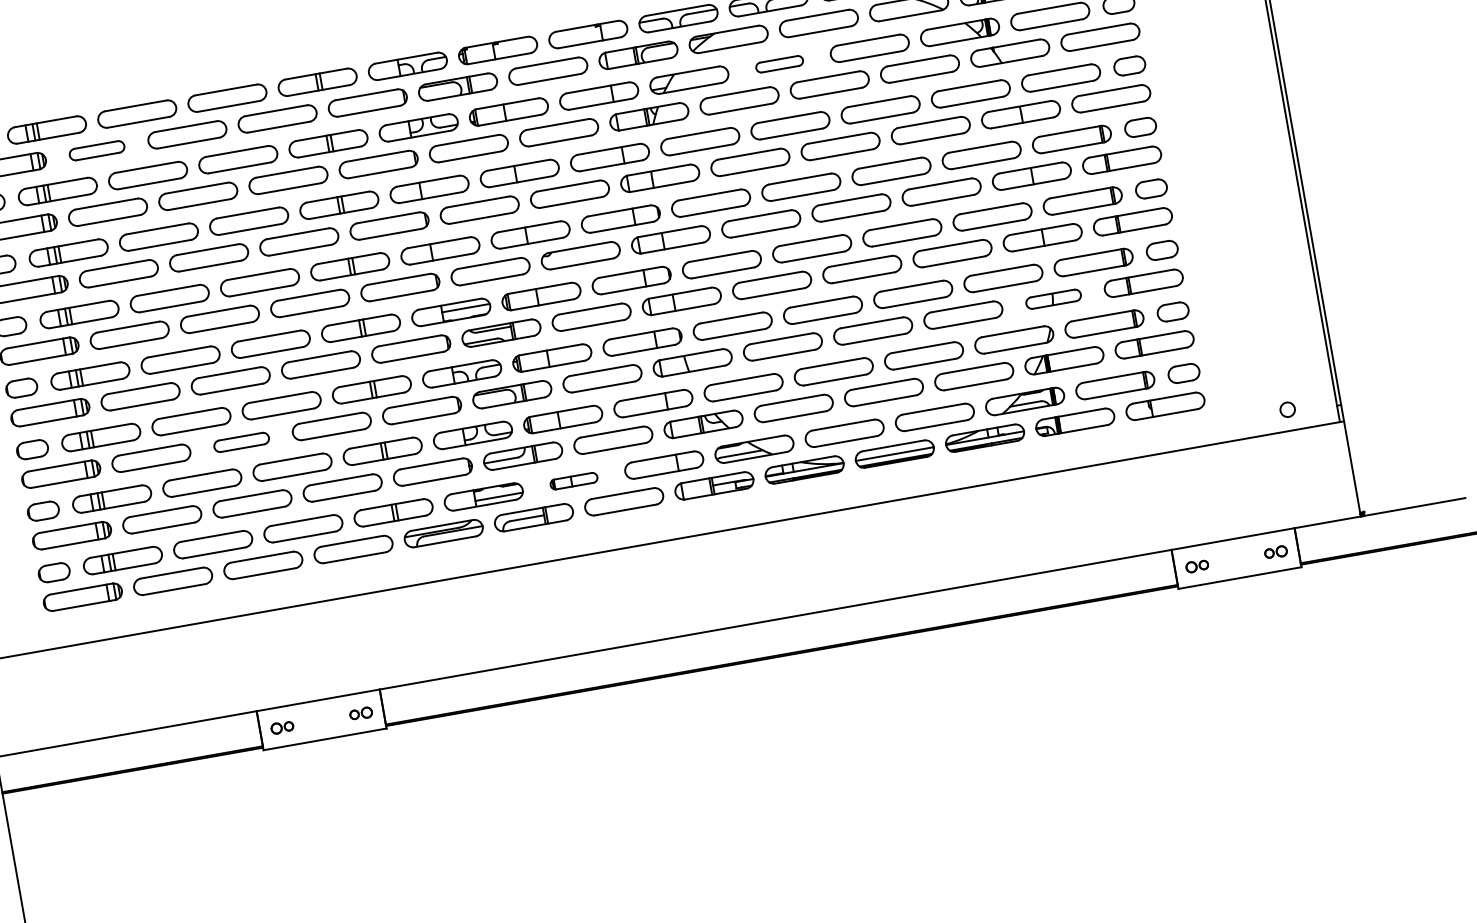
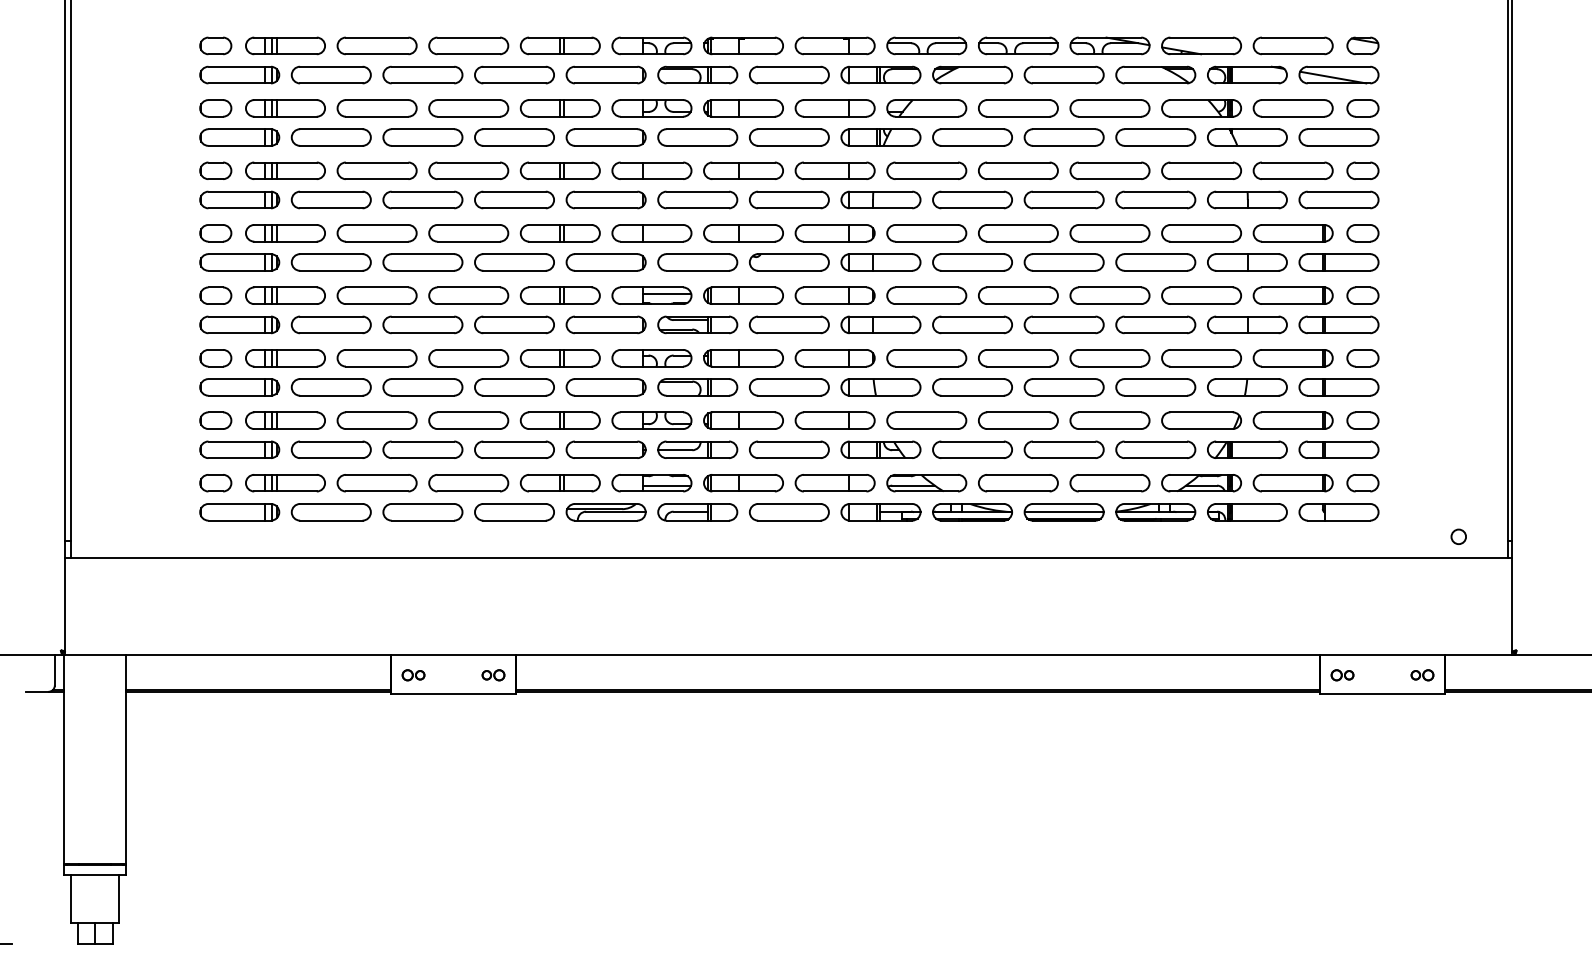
part: (779, 64) -> (1018, 108), size x1.67
part: (96, 150) -> (330, 74), size x1.43
part: (1053, 299) -> (1247, 387), size x1.43
part: (241, 442) -> (422, 387), size x1.43
part: (574, 481) -> (743, 483), size x1.67

